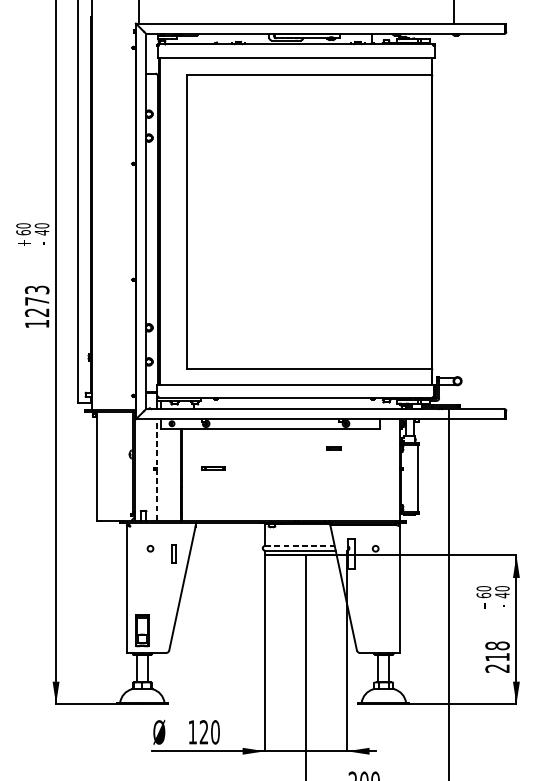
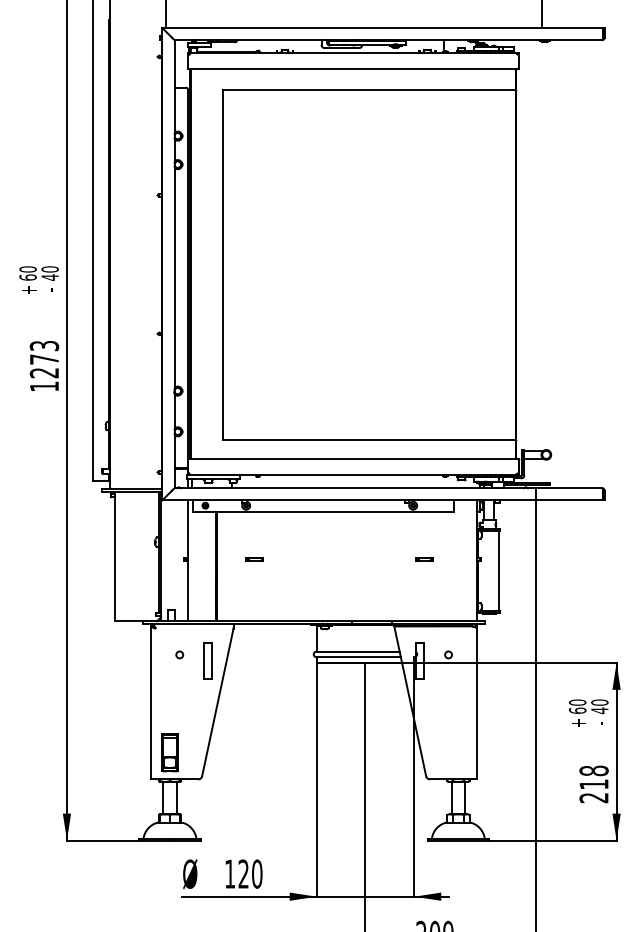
part: (334, 448) -> (424, 559), moved
part: (213, 468) -> (254, 559), size x0.62
line: (157, 469) -> (187, 560), dashed -> solid
line: (300, 545) -> (358, 651), dashed -> solid
part: (173, 553) -> (207, 660), size x1.67

